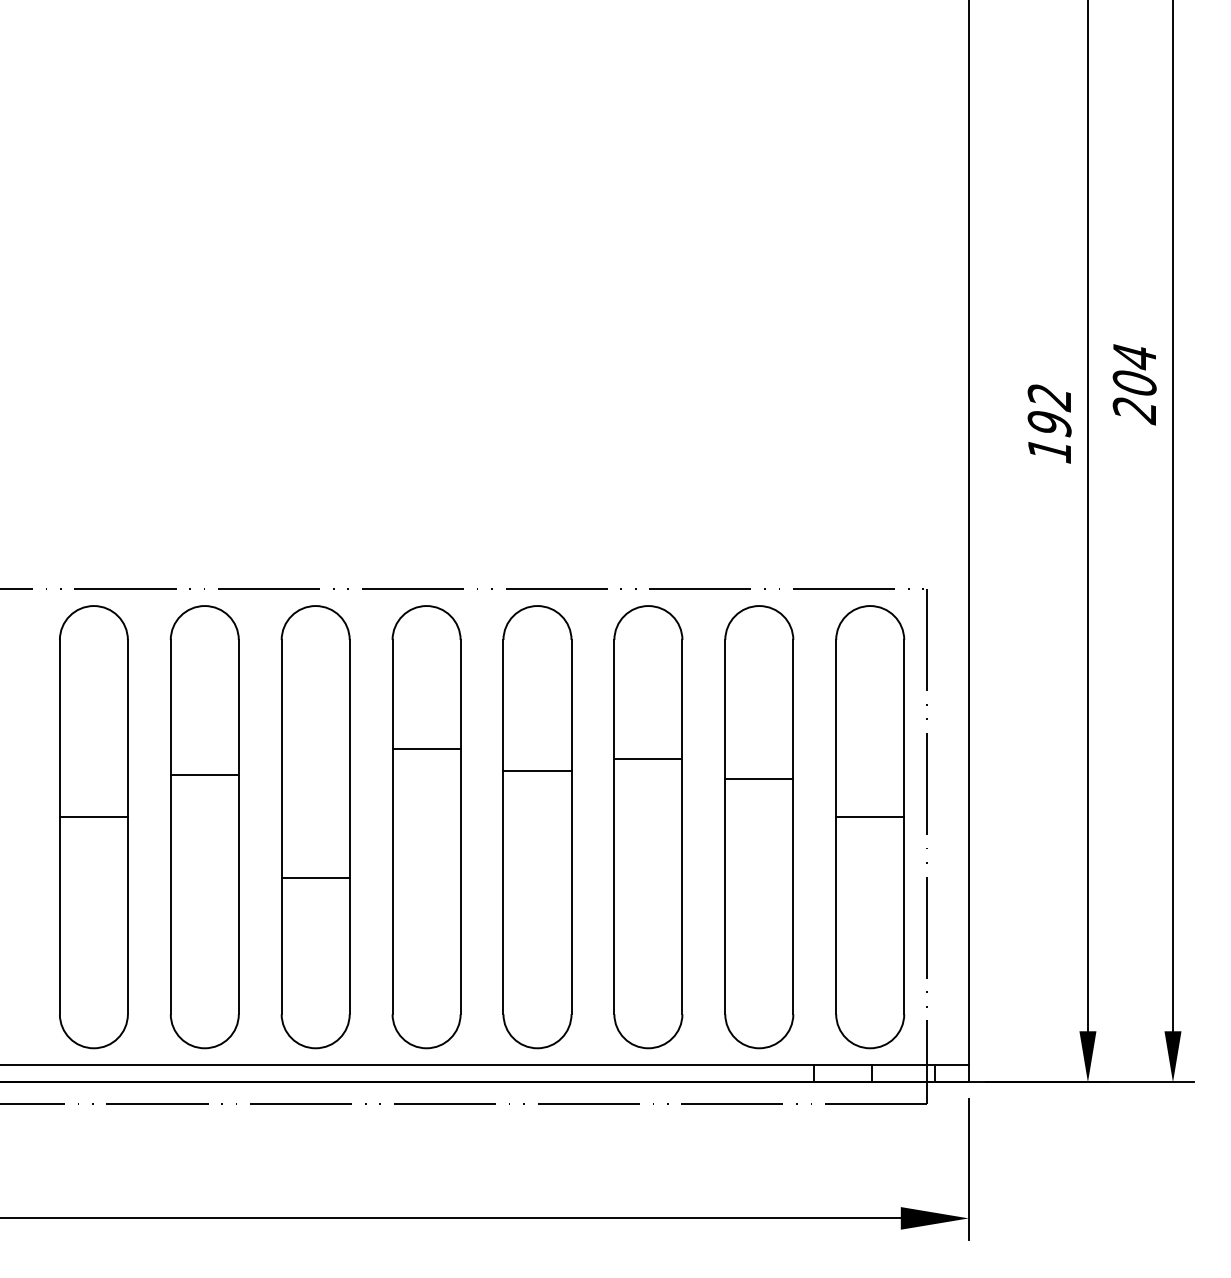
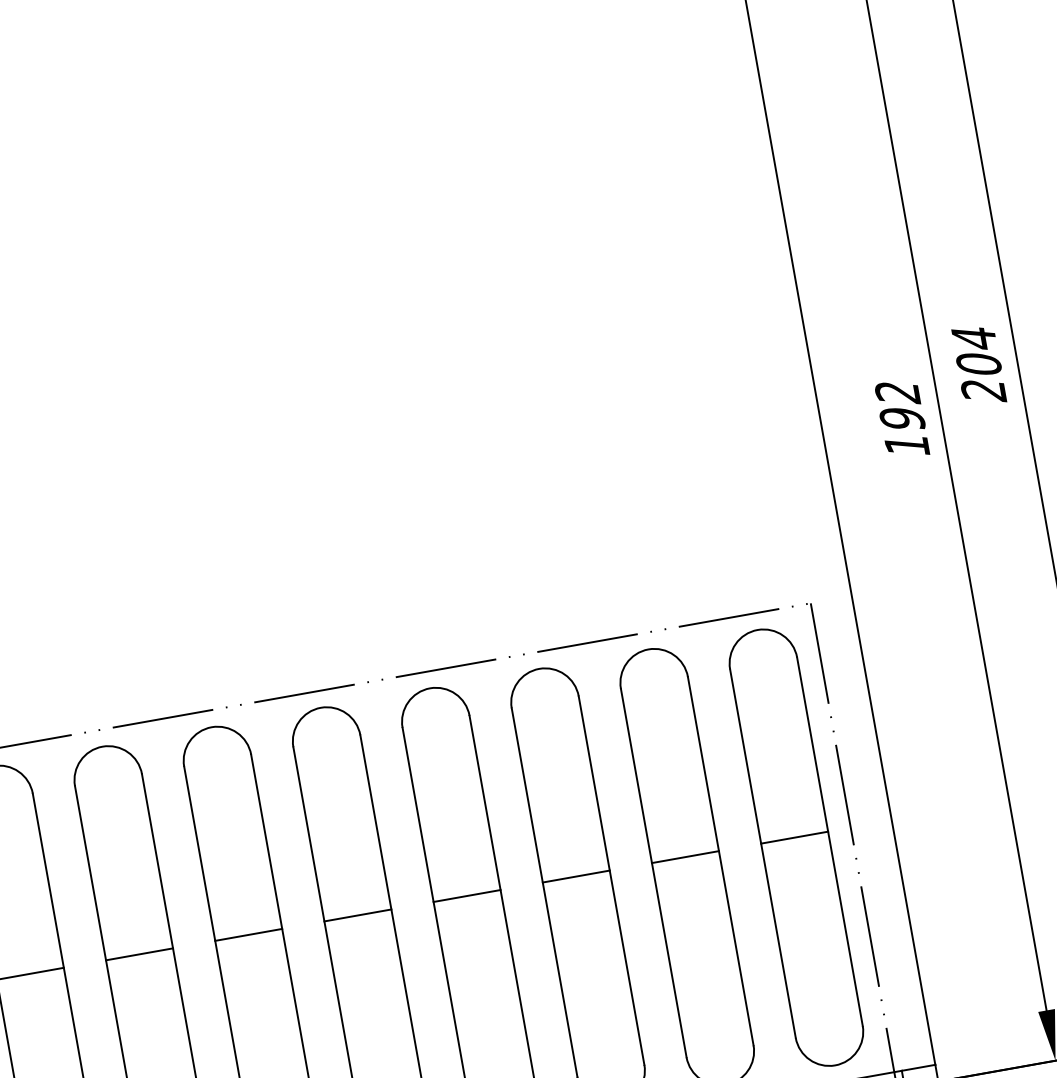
line: (426, 748) -> (357, 915), moved
line: (648, 758) -> (576, 876), moved
line: (537, 770) -> (467, 895), moved
line: (204, 774) -> (139, 953), moved
line: (759, 778) -> (685, 856), moved
line: (315, 877) -> (248, 934), moved

